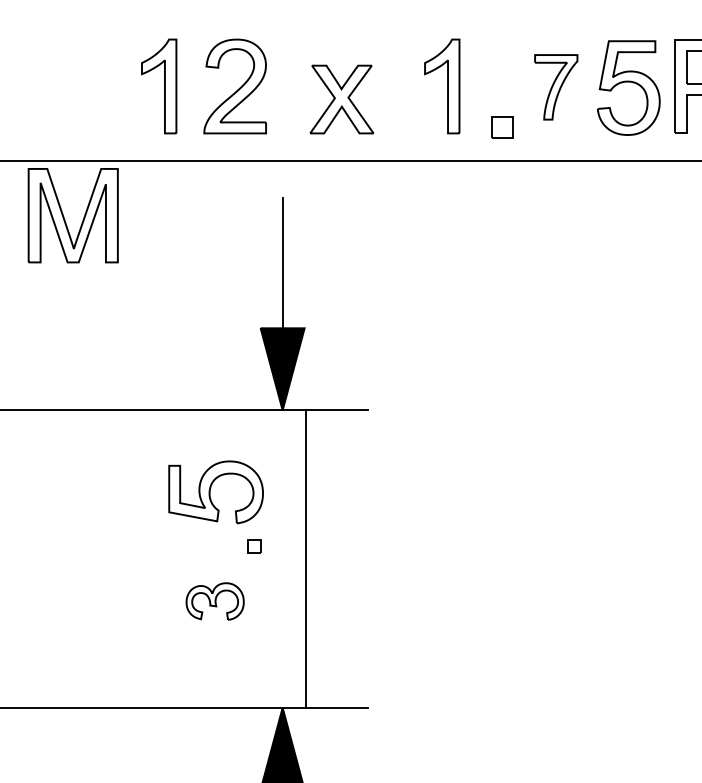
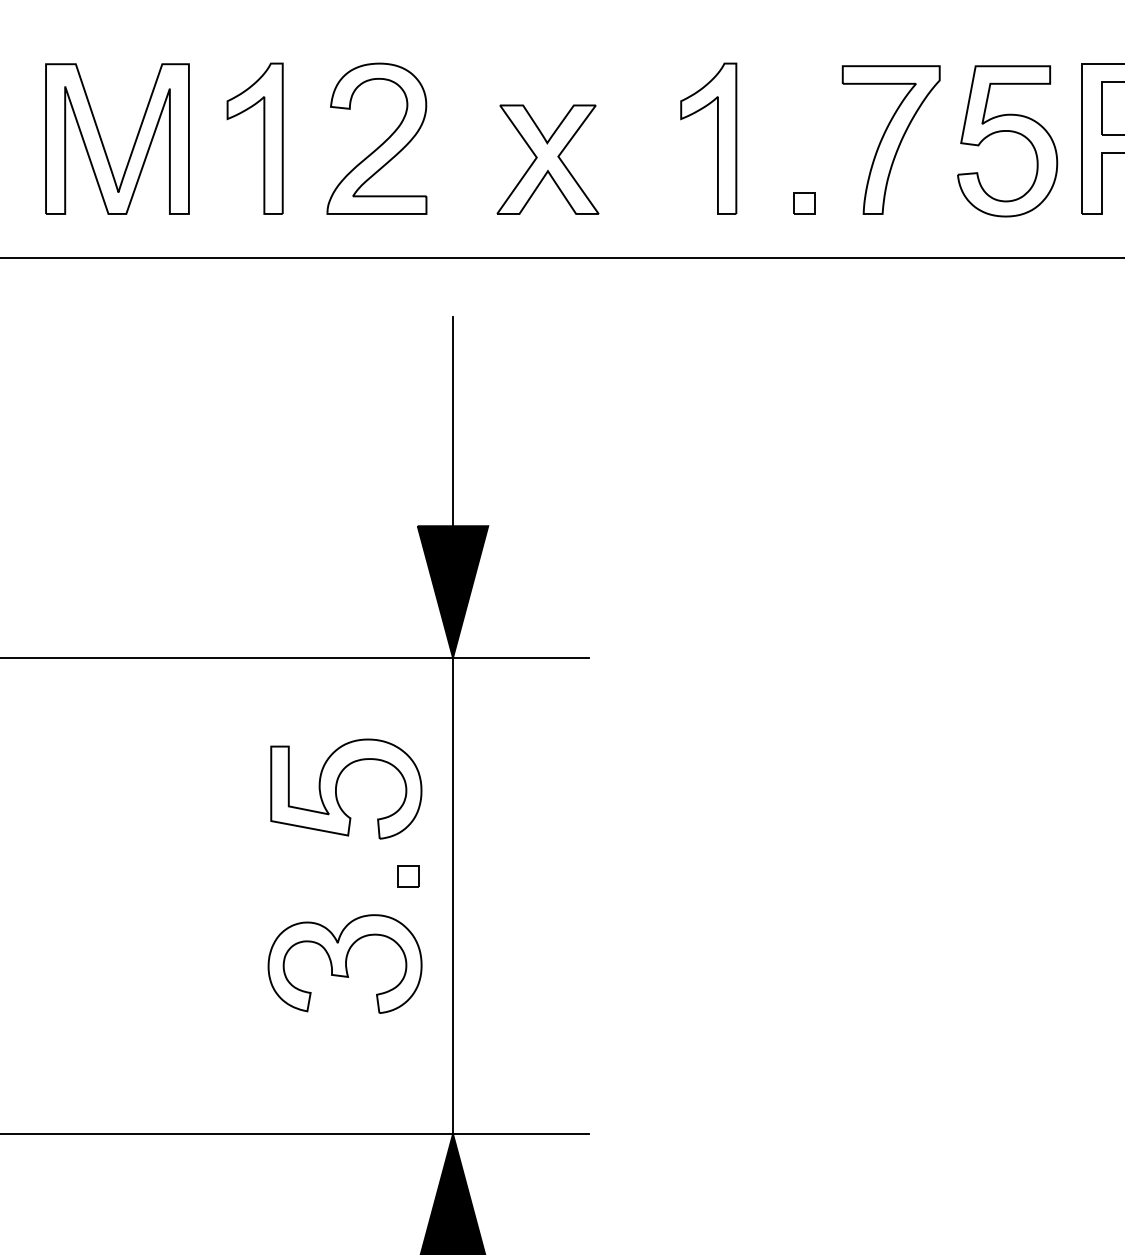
part: (556, 87) -> (891, 140), size x1.43
part: (501, 126) -> (803, 202), size x0.62
part: (64, 216) -> (103, 140), moved
line: (305, 558) -> (452, 895), moved
part: (214, 601) -> (343, 963), size x1.67

